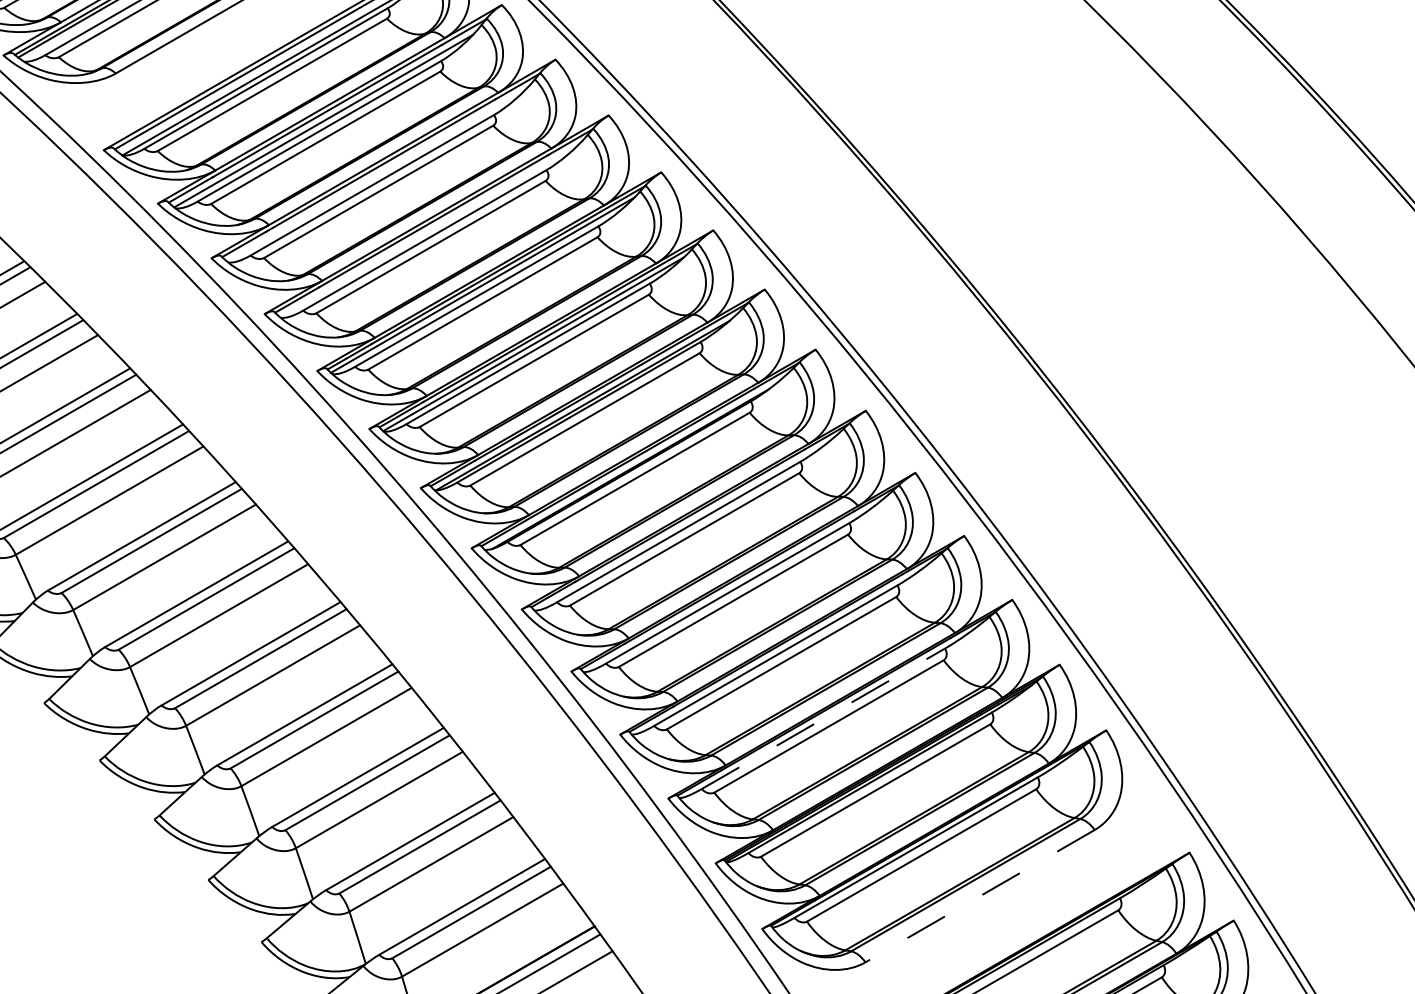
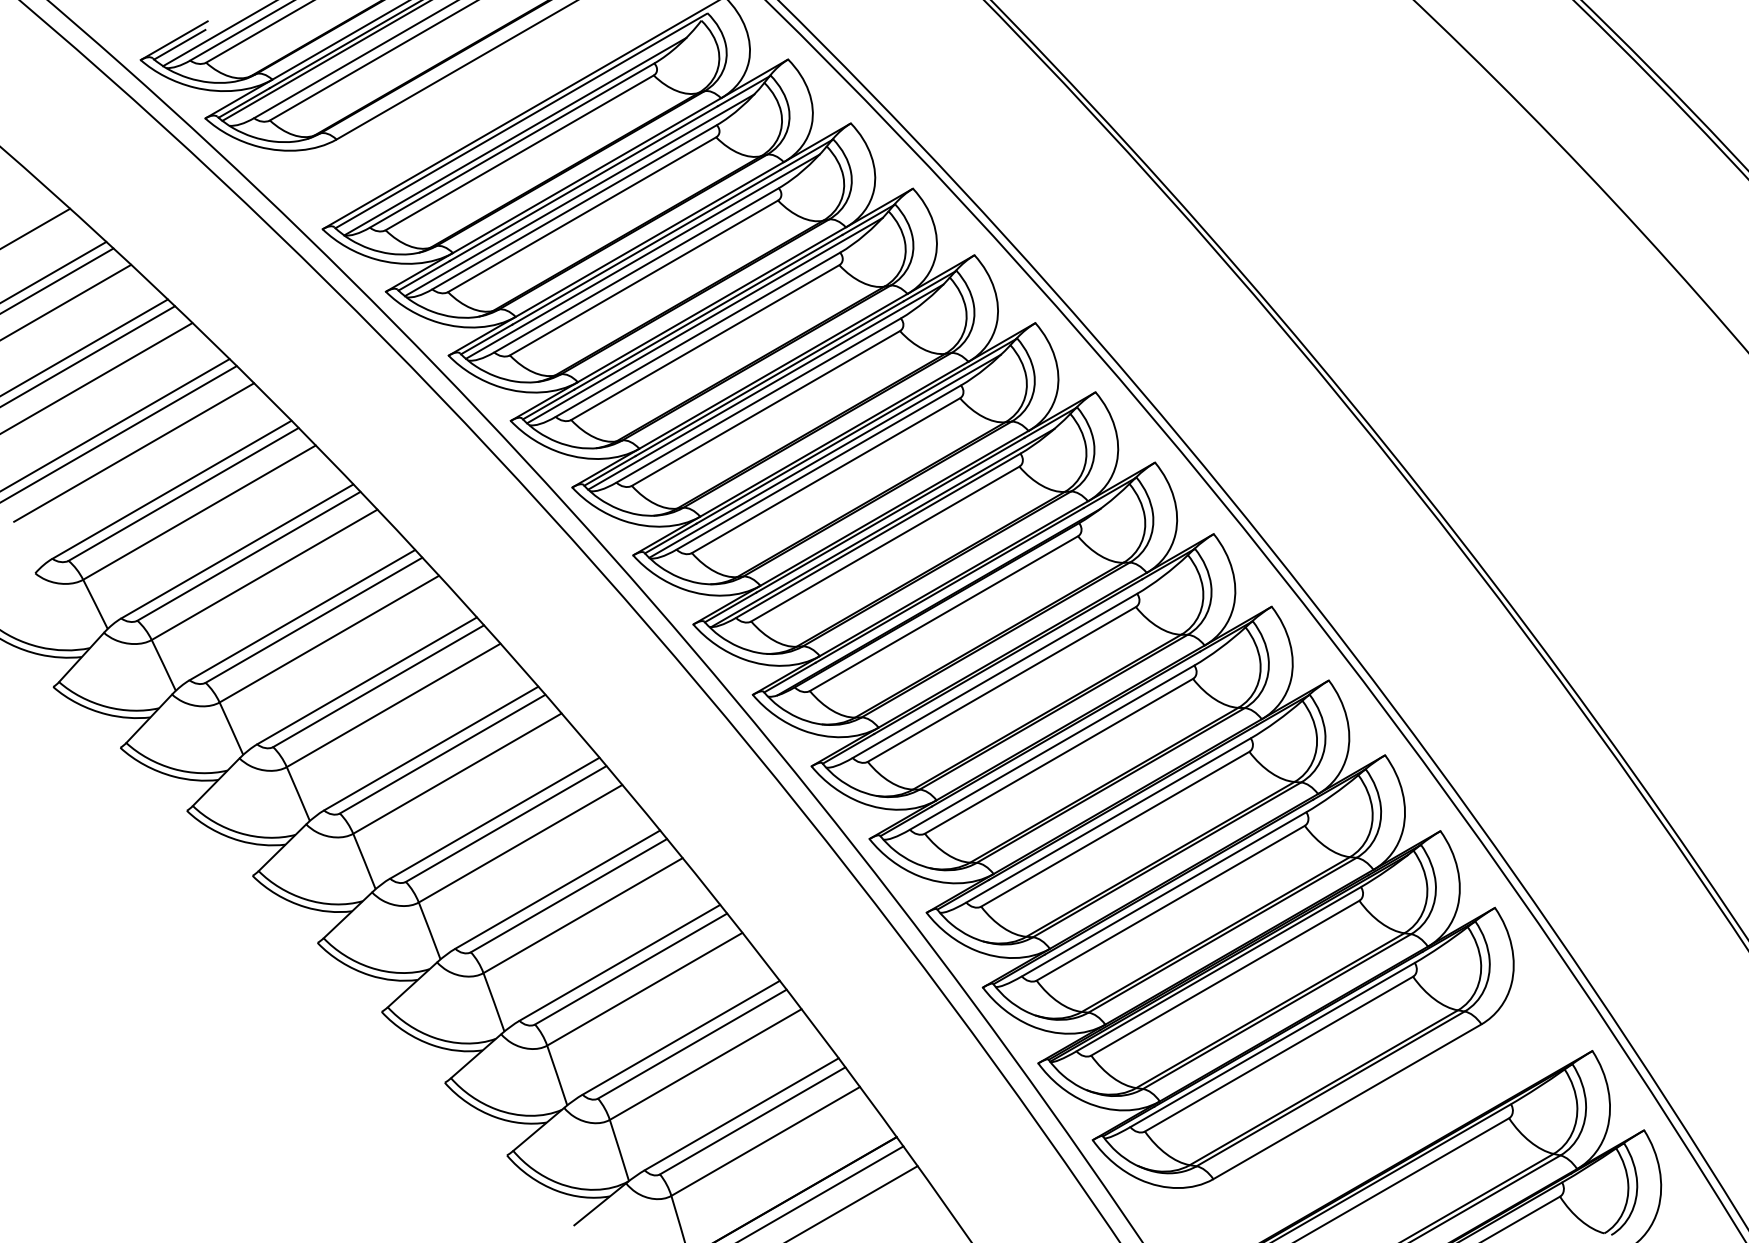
line: (377, 173) -> (642, 256), added
line: (430, 228) -> (704, 320), added
line: (823, 718) -> (1164, 894), dashed -> solid
line: (980, 895) -> (1347, 1101), dashed -> solid

